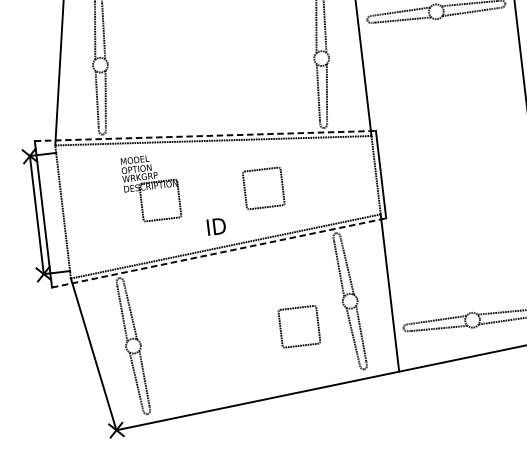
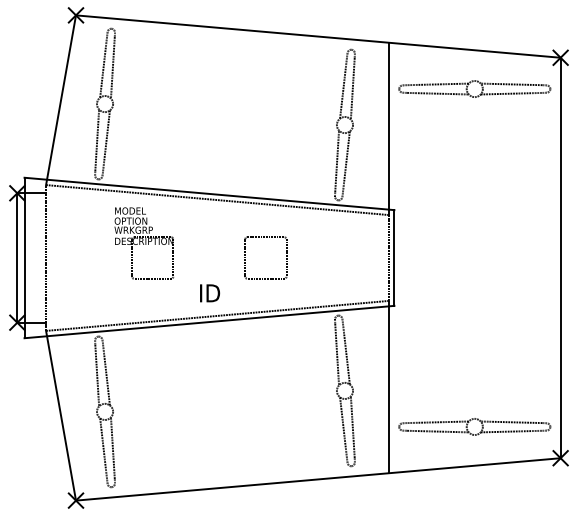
line: (205, 135) -> (209, 193), dashed -> solid
line: (219, 253) -> (209, 322), dashed -> solid
part: (280, 328) -> (266, 411), removed

